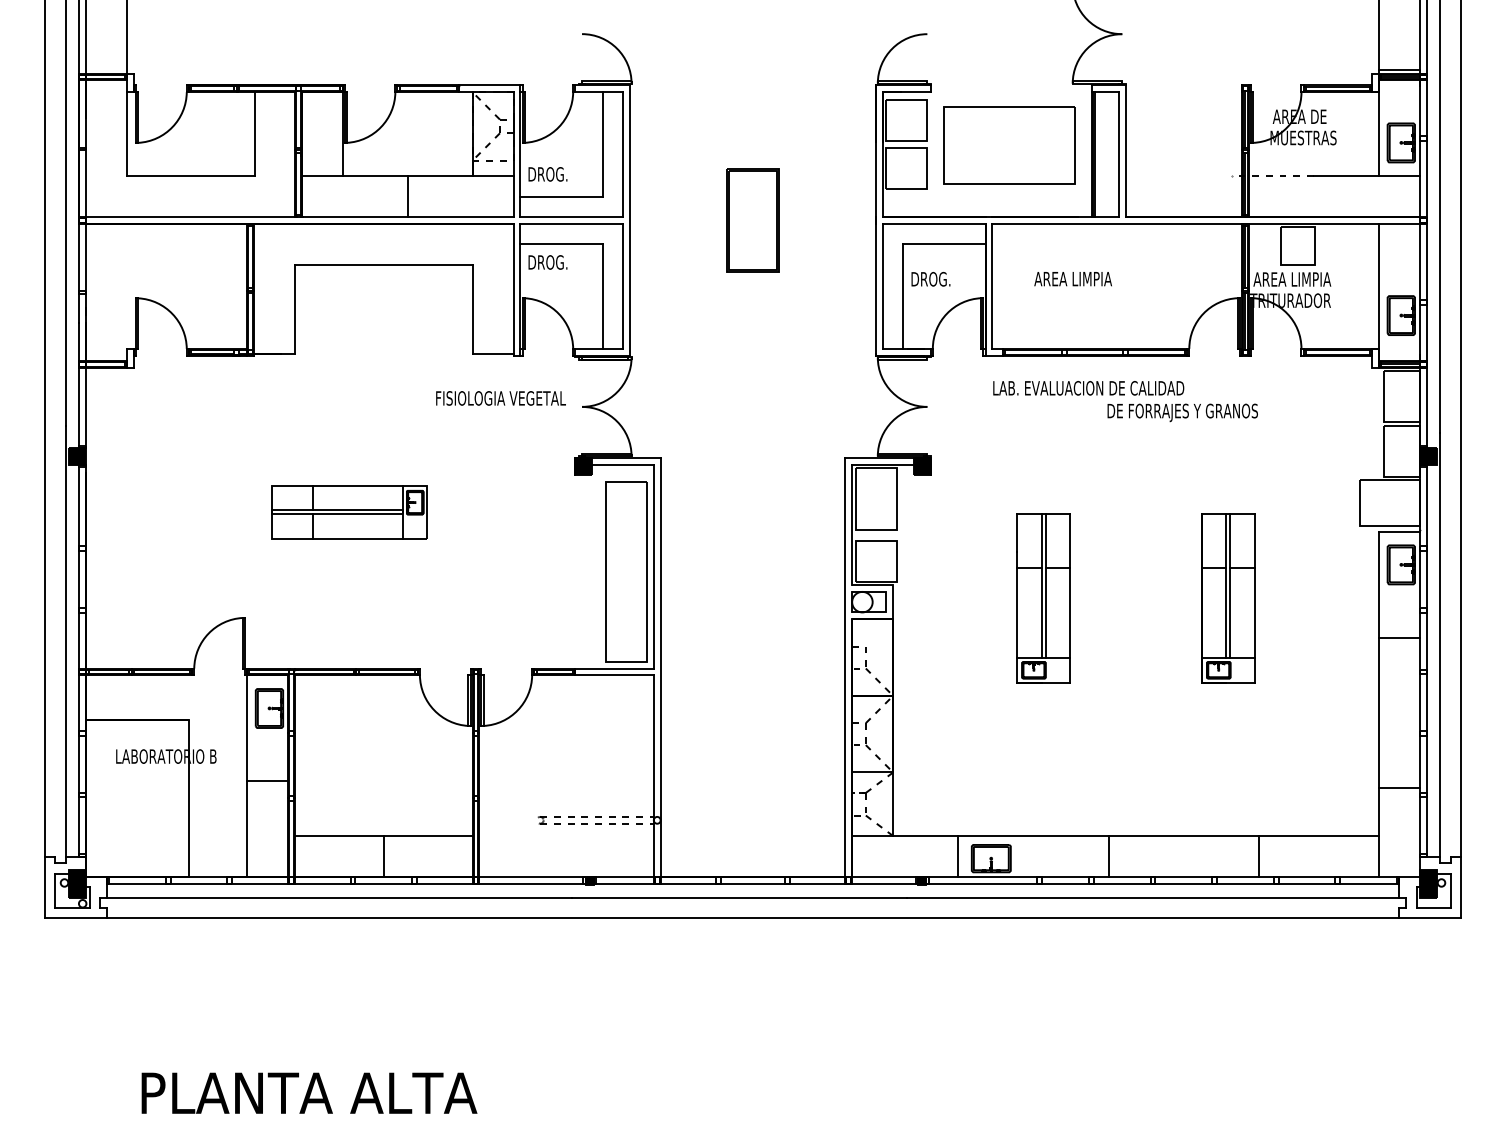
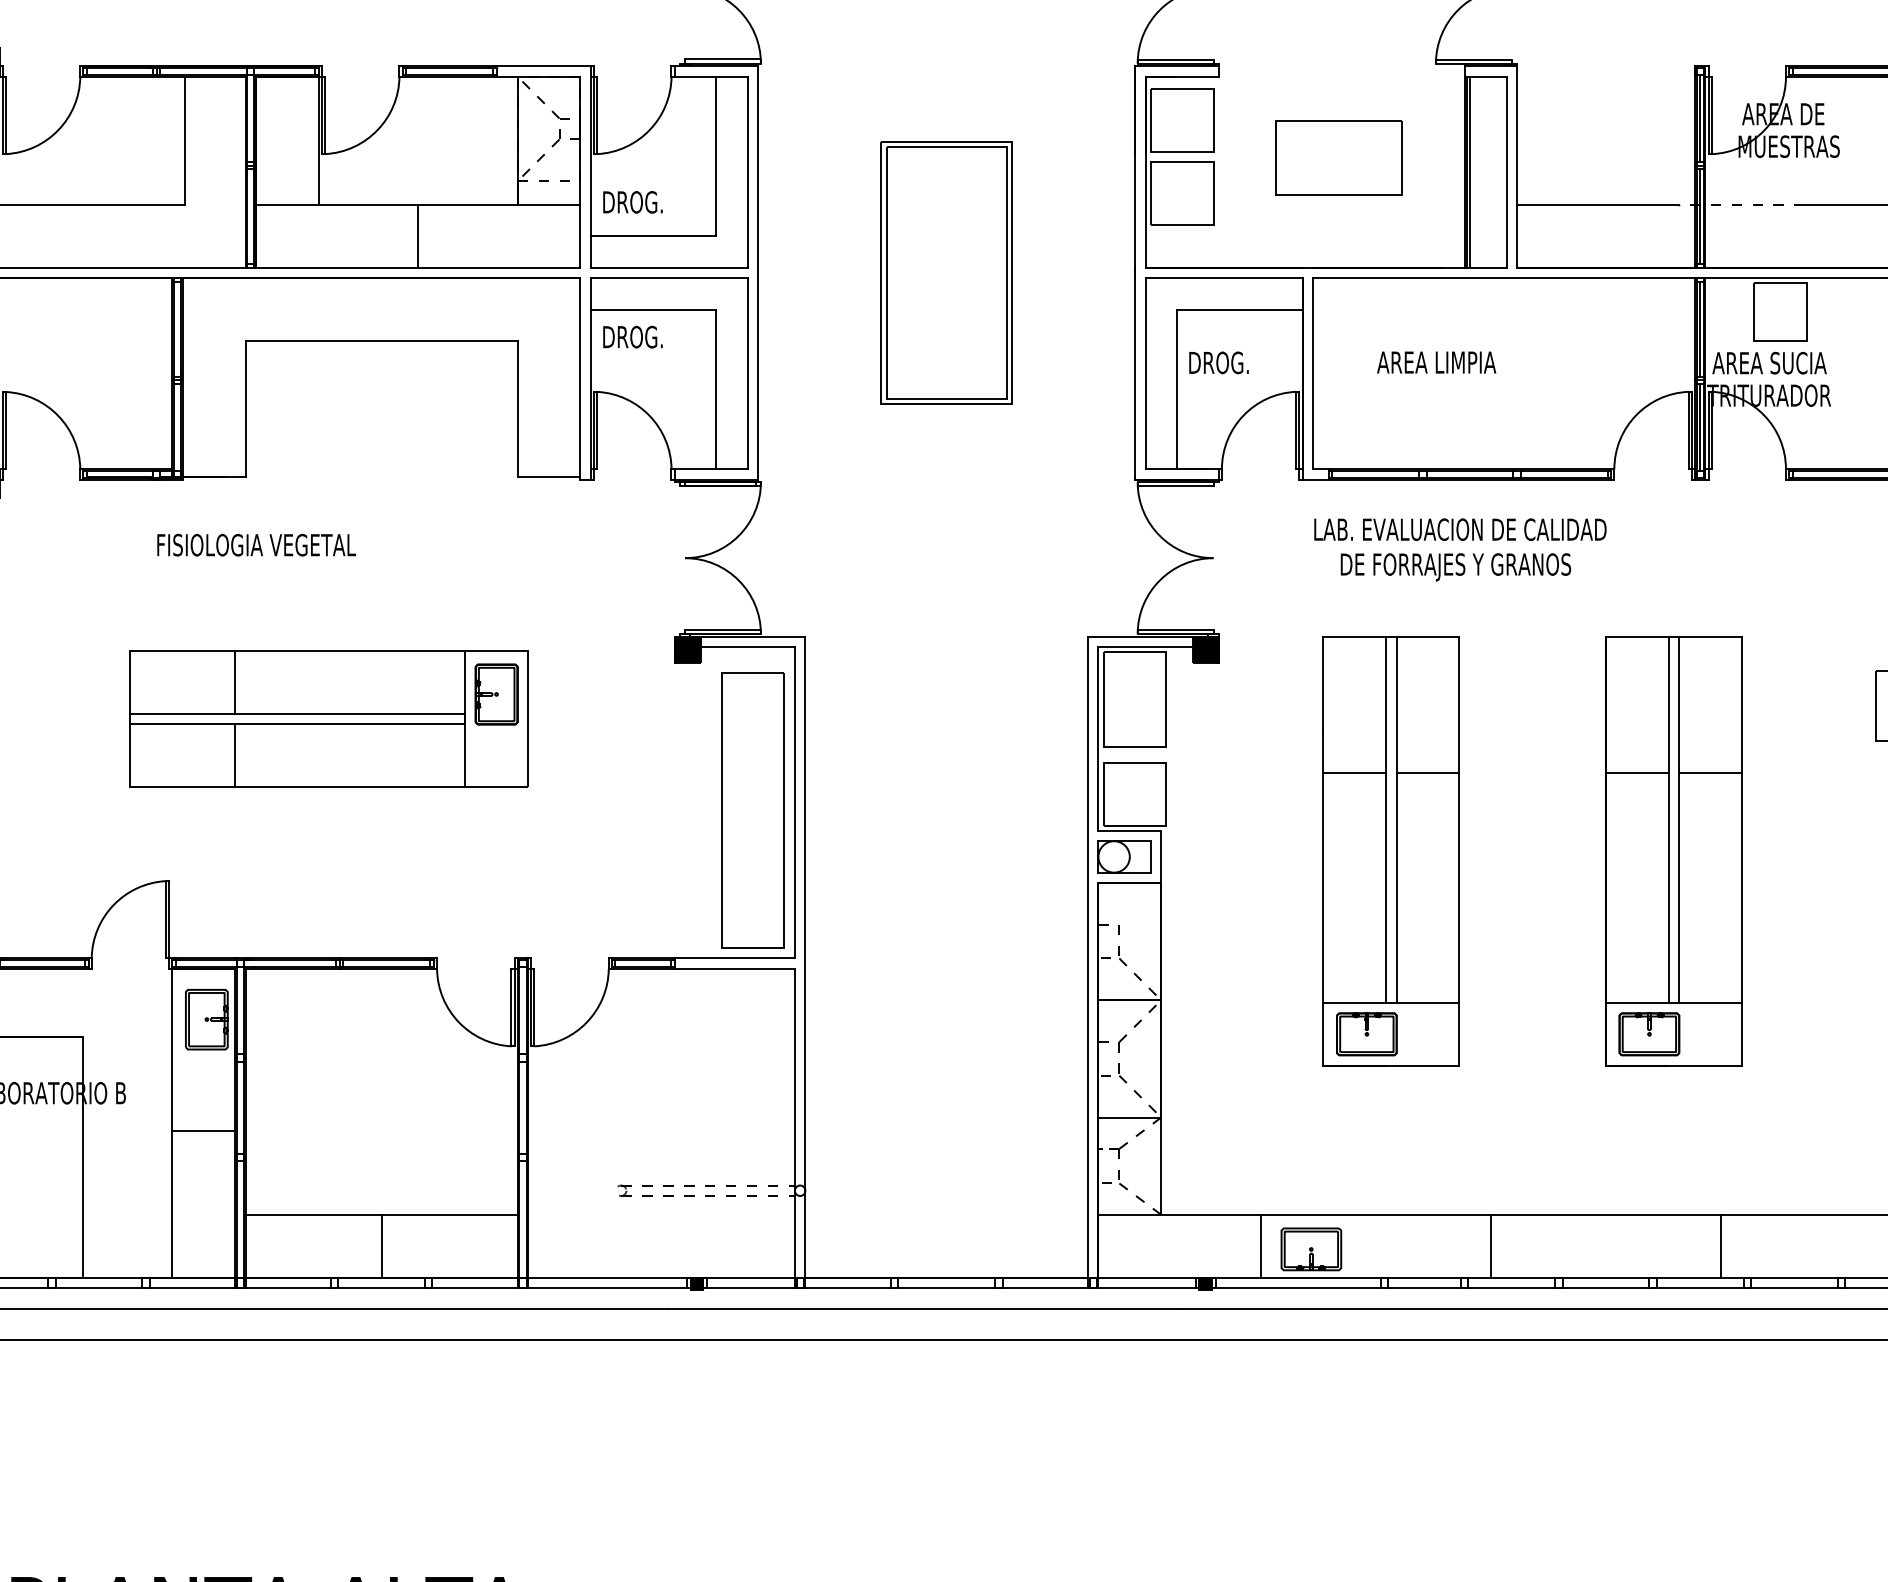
part: (1008, 144) -> (1337, 156), size x0.62
line: (1178, 176) -> (1597, 205), added
part: (752, 220) -> (945, 272), size x1.67
text: (1311, 279) -> (1801, 363), AREA LIMPIA -> AREA SUCIA
text: (500, 398) -> (255, 545), moved
text: (1182, 412) -> (1455, 566), moved
part: (349, 512) -> (329, 719), size x1.67
part: (1043, 598) -> (1391, 851), size x1.67
part: (1228, 598) -> (1674, 851), size x1.67

